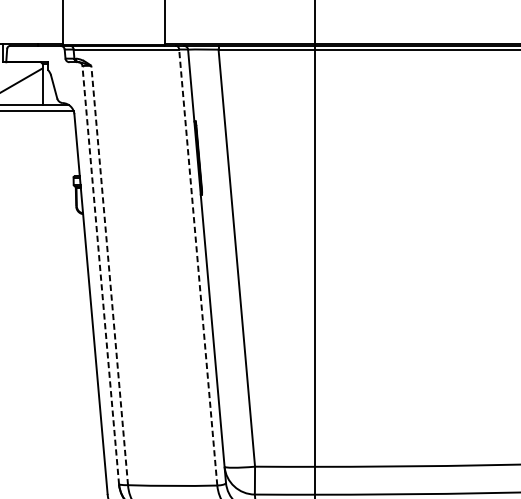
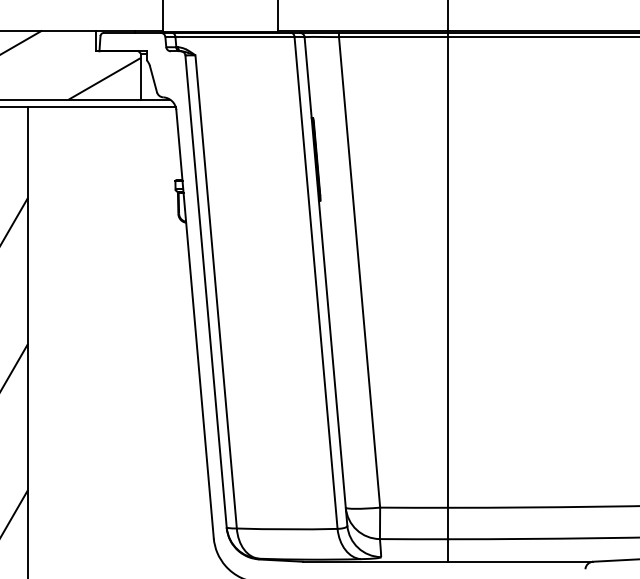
line: (198, 267) -> (316, 282), dashed -> solid
line: (101, 275) -> (206, 291), dashed -> solid
line: (110, 275) -> (216, 291), dashed -> solid

